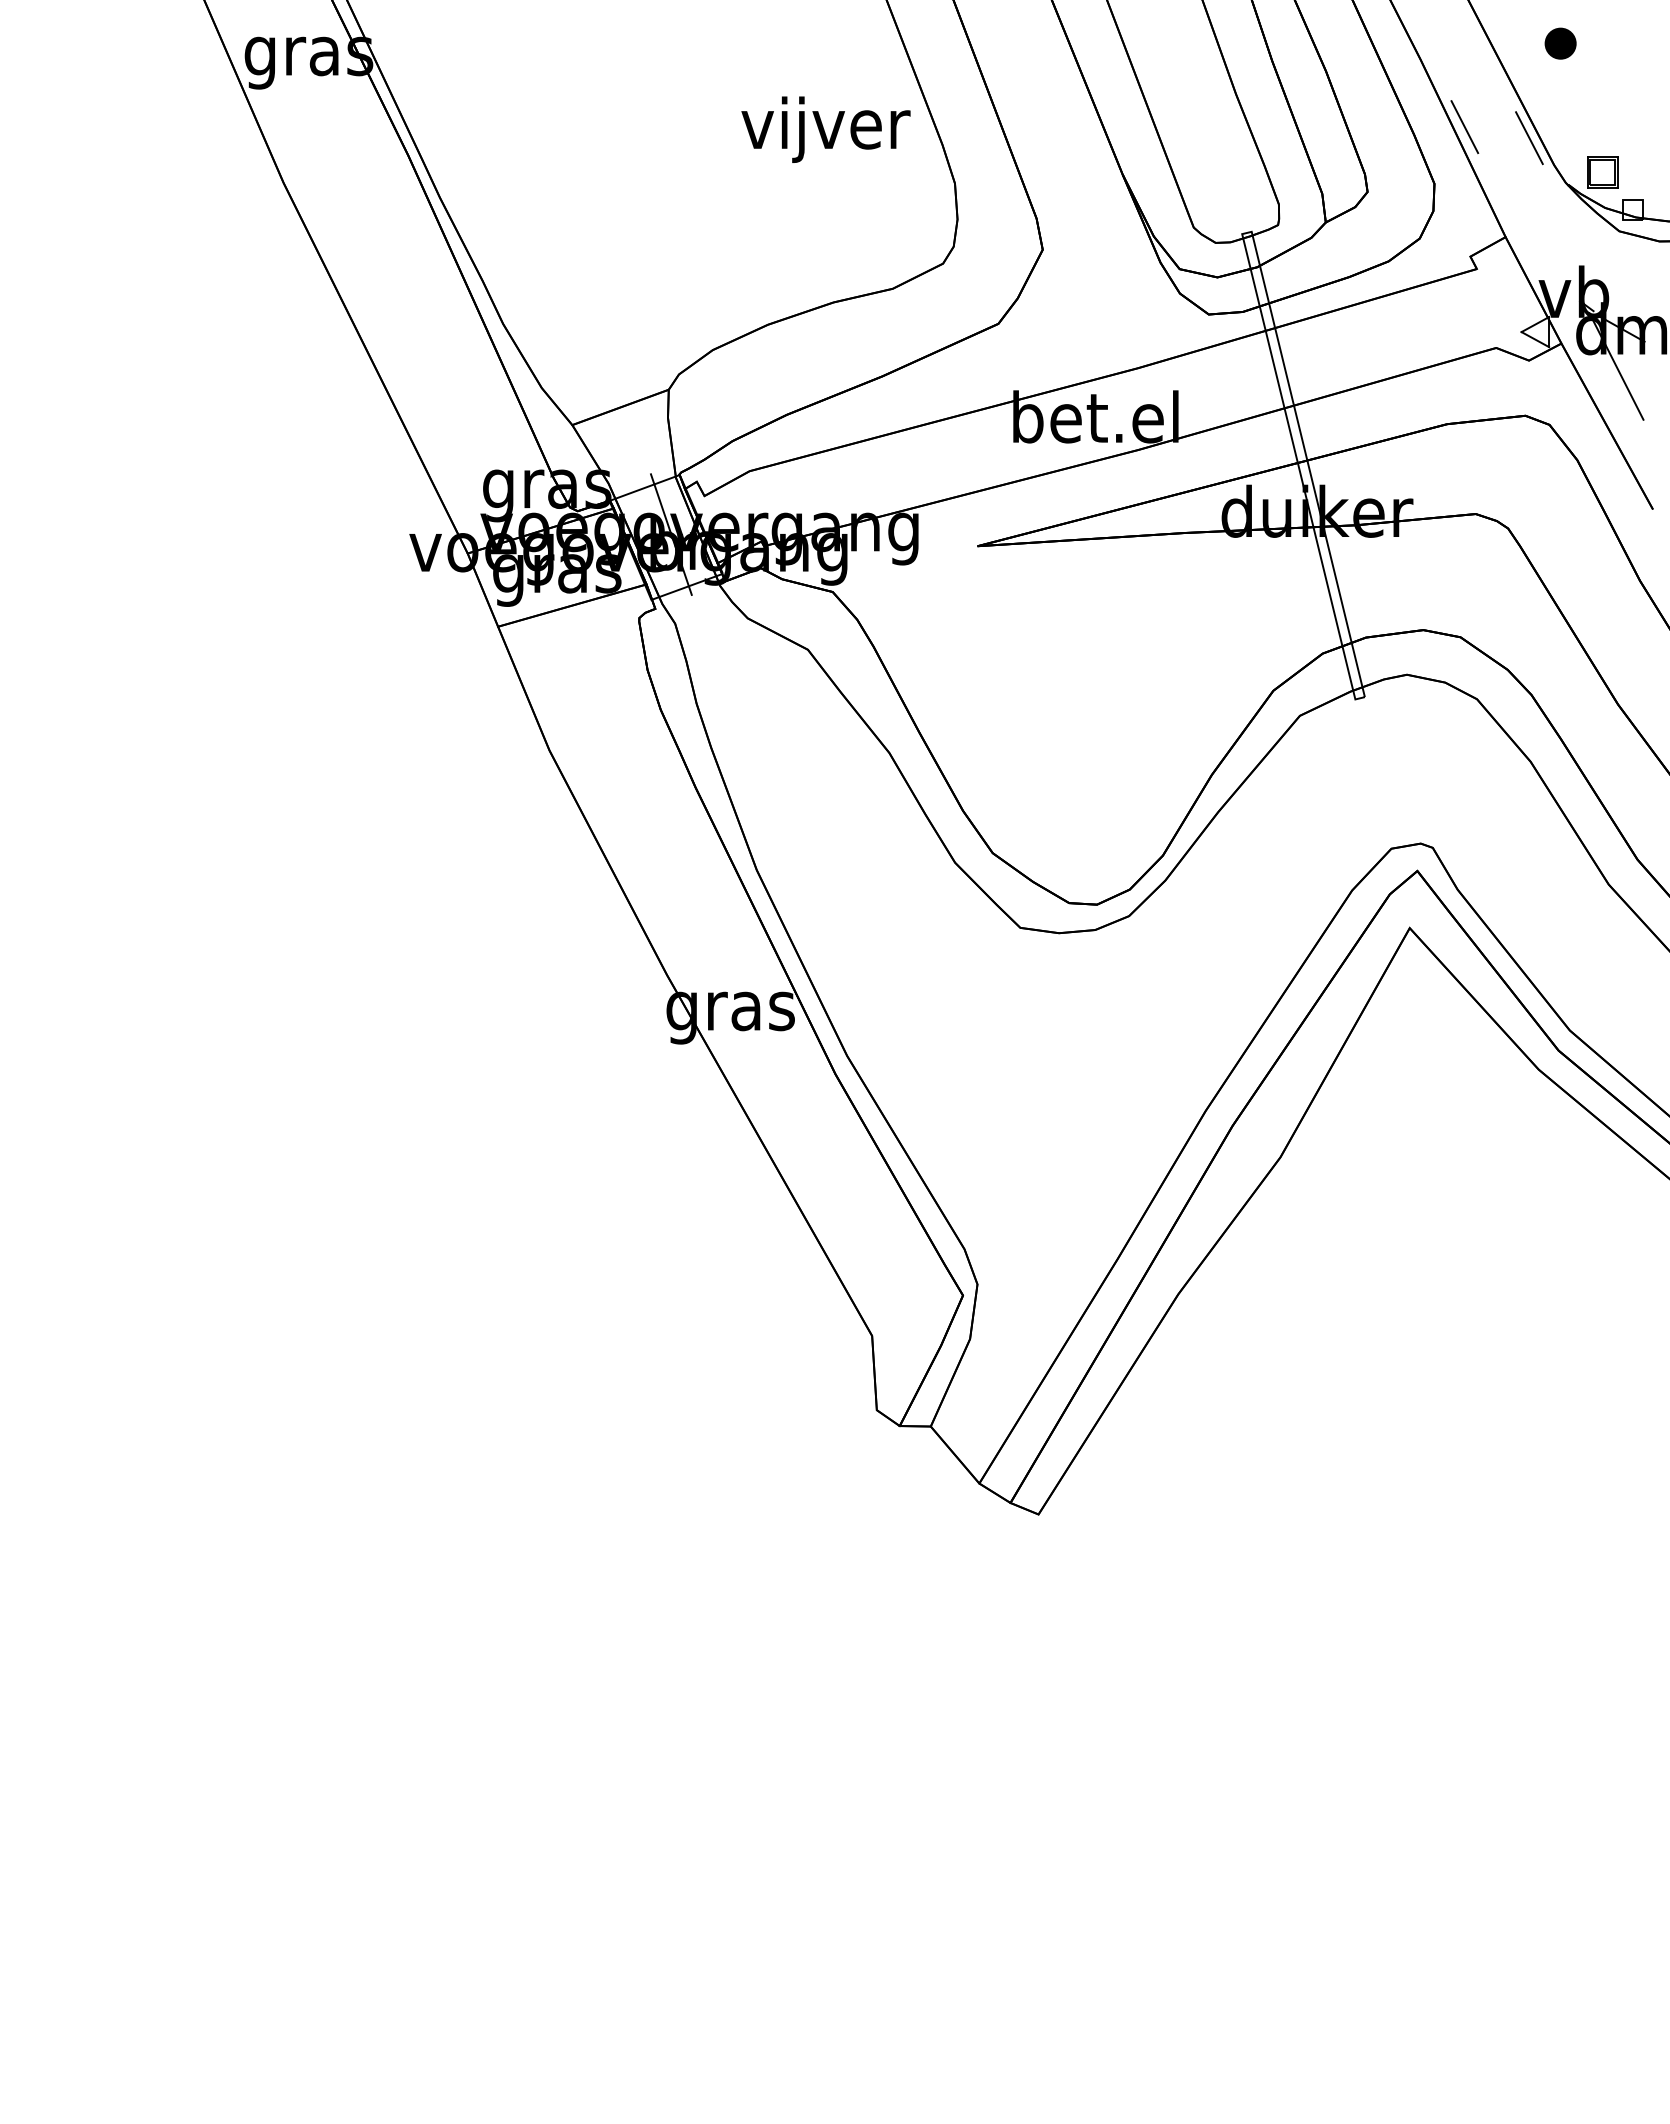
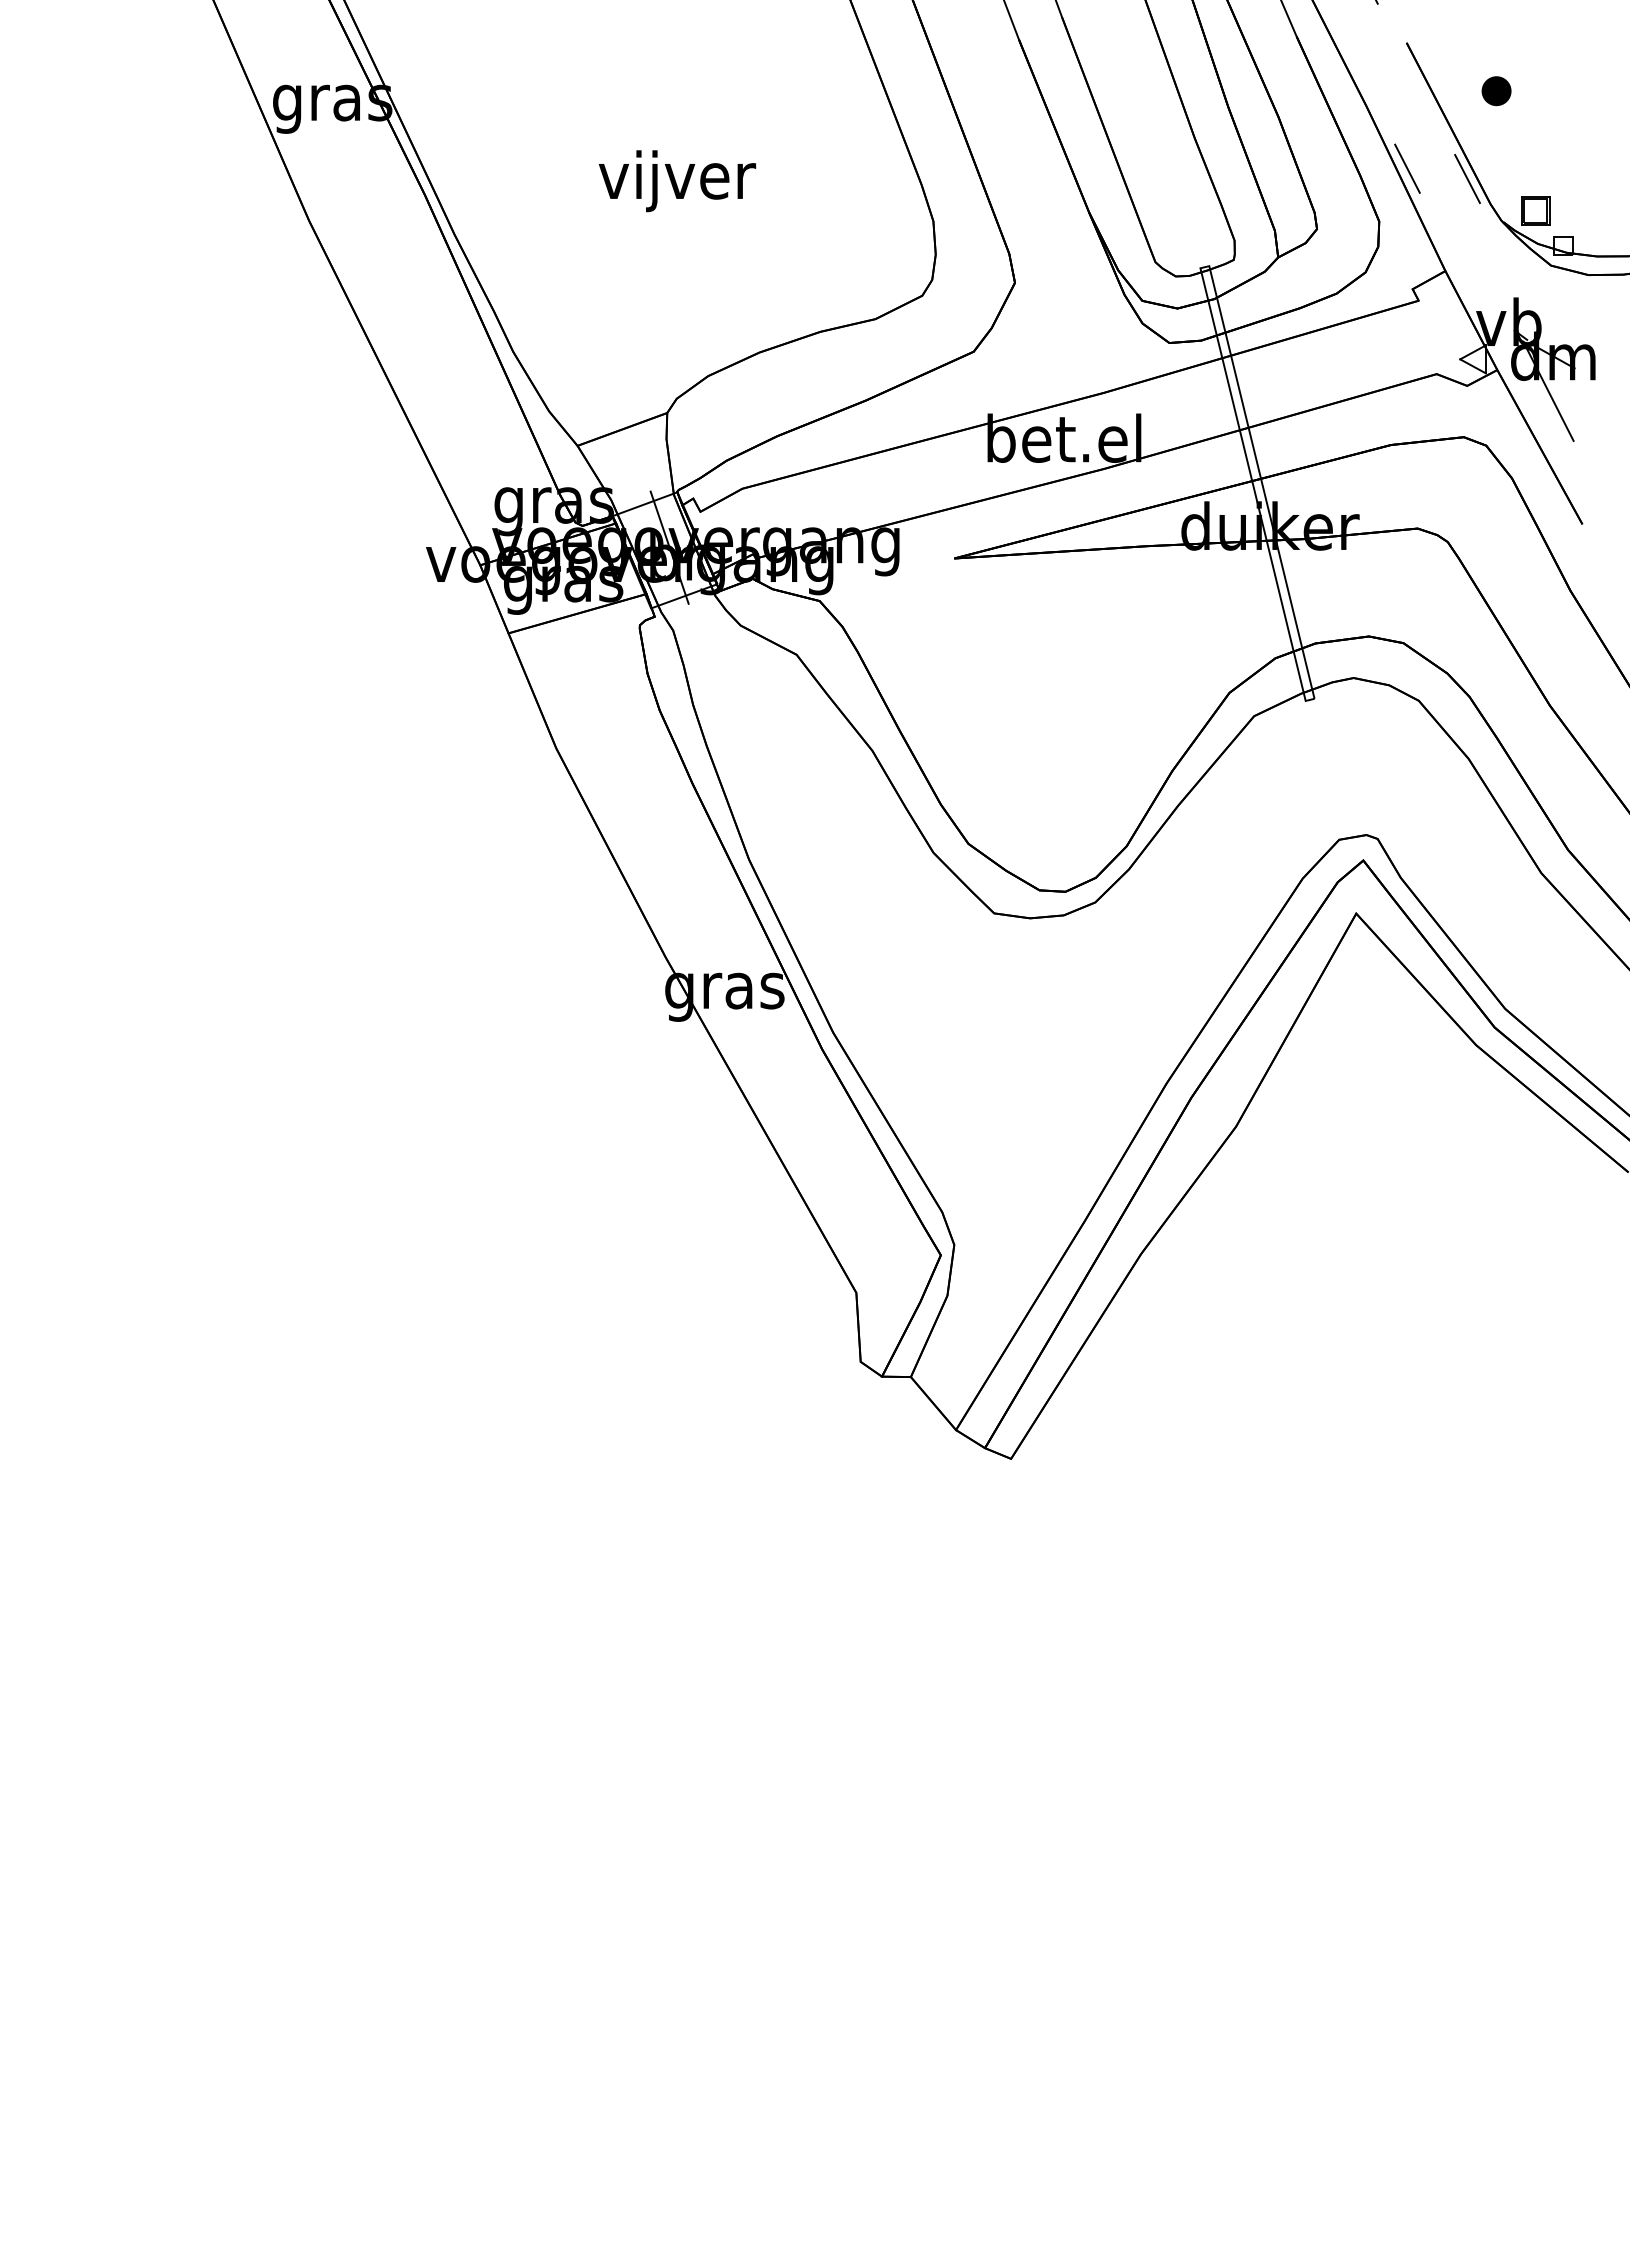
text: (826, 130) -> (677, 181), moved

